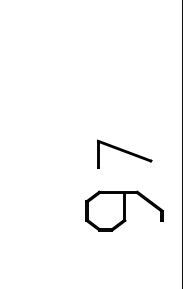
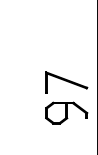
part: (124, 153) -> (66, 82), size x1.43

